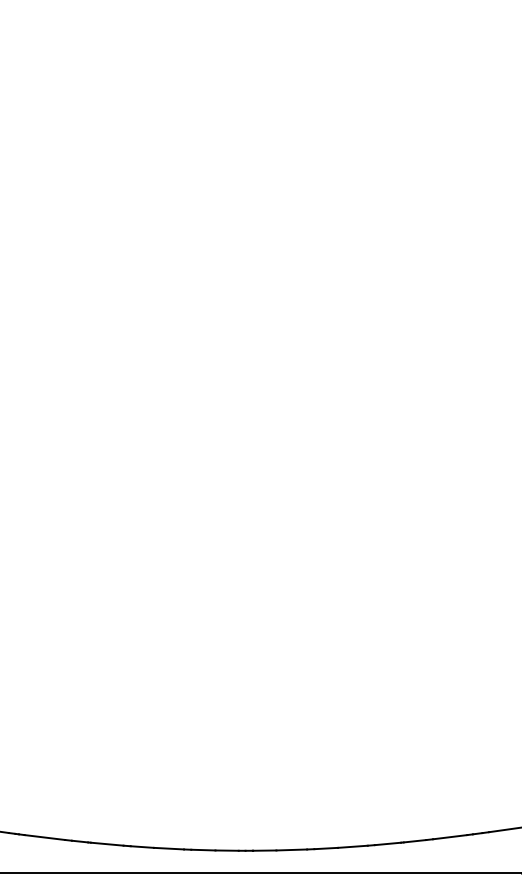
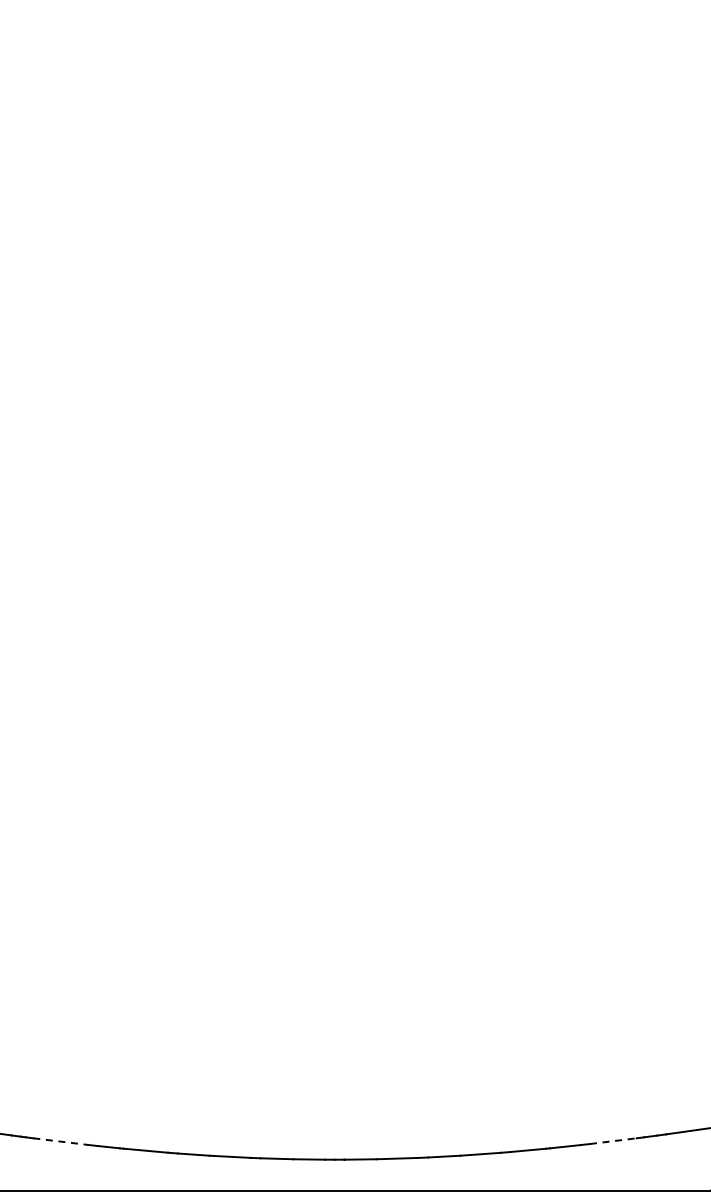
line: (44, 837) -> (60, 1141), solid -> dashed
line: (450, 837) -> (613, 1141), solid -> dashed

